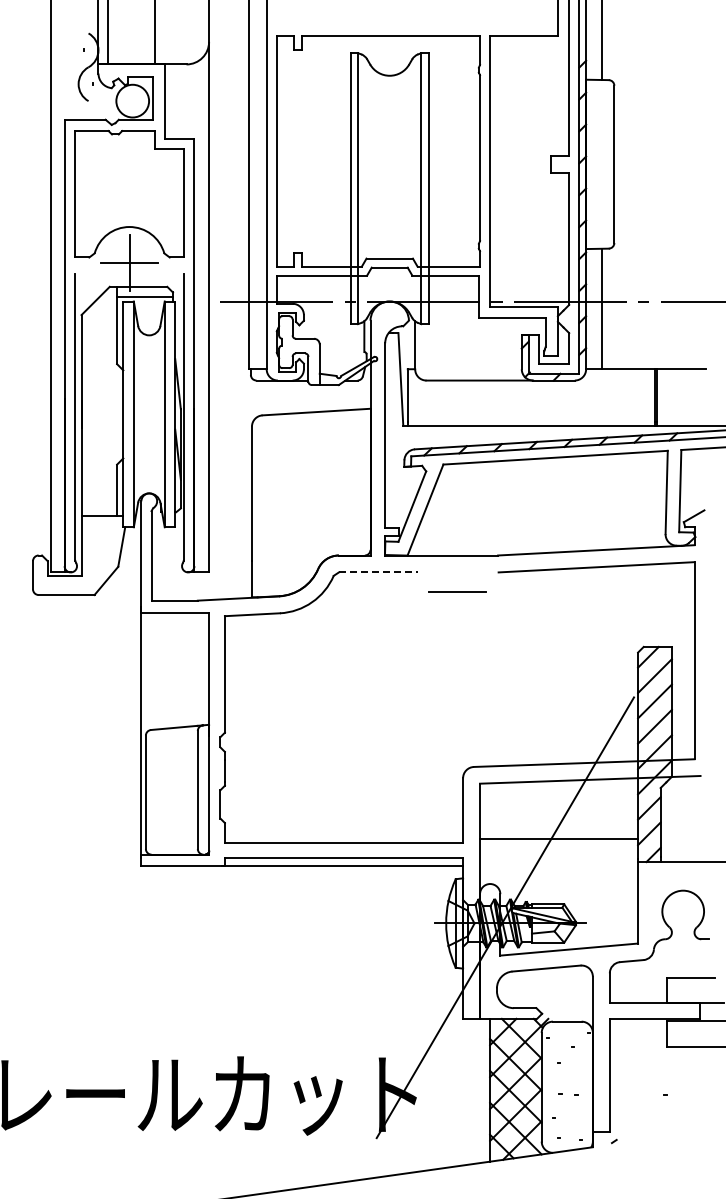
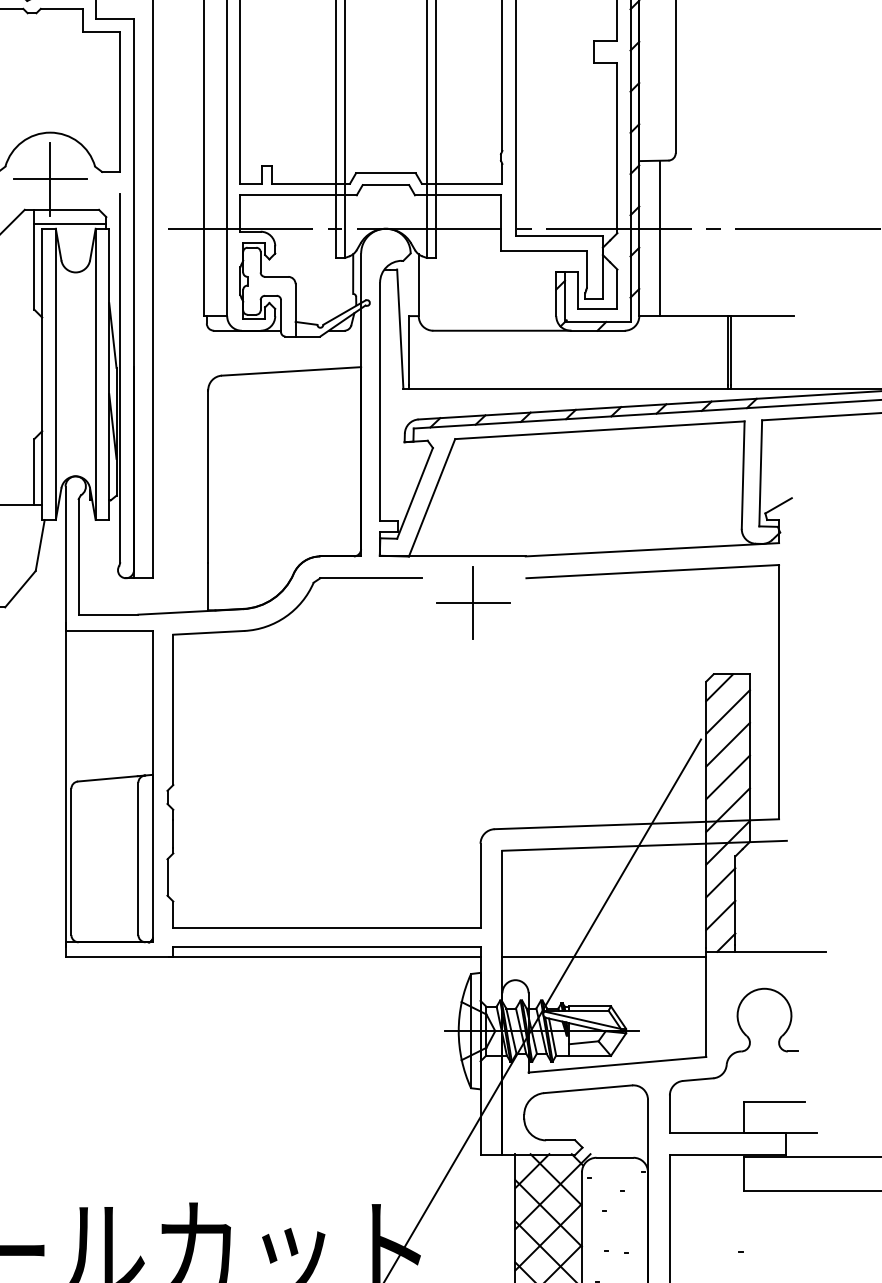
line: (378, 572) -> (371, 578), dashed -> solid
line: (457, 591) -> (473, 602), added
line: (559, 838) -> (604, 956), moved

